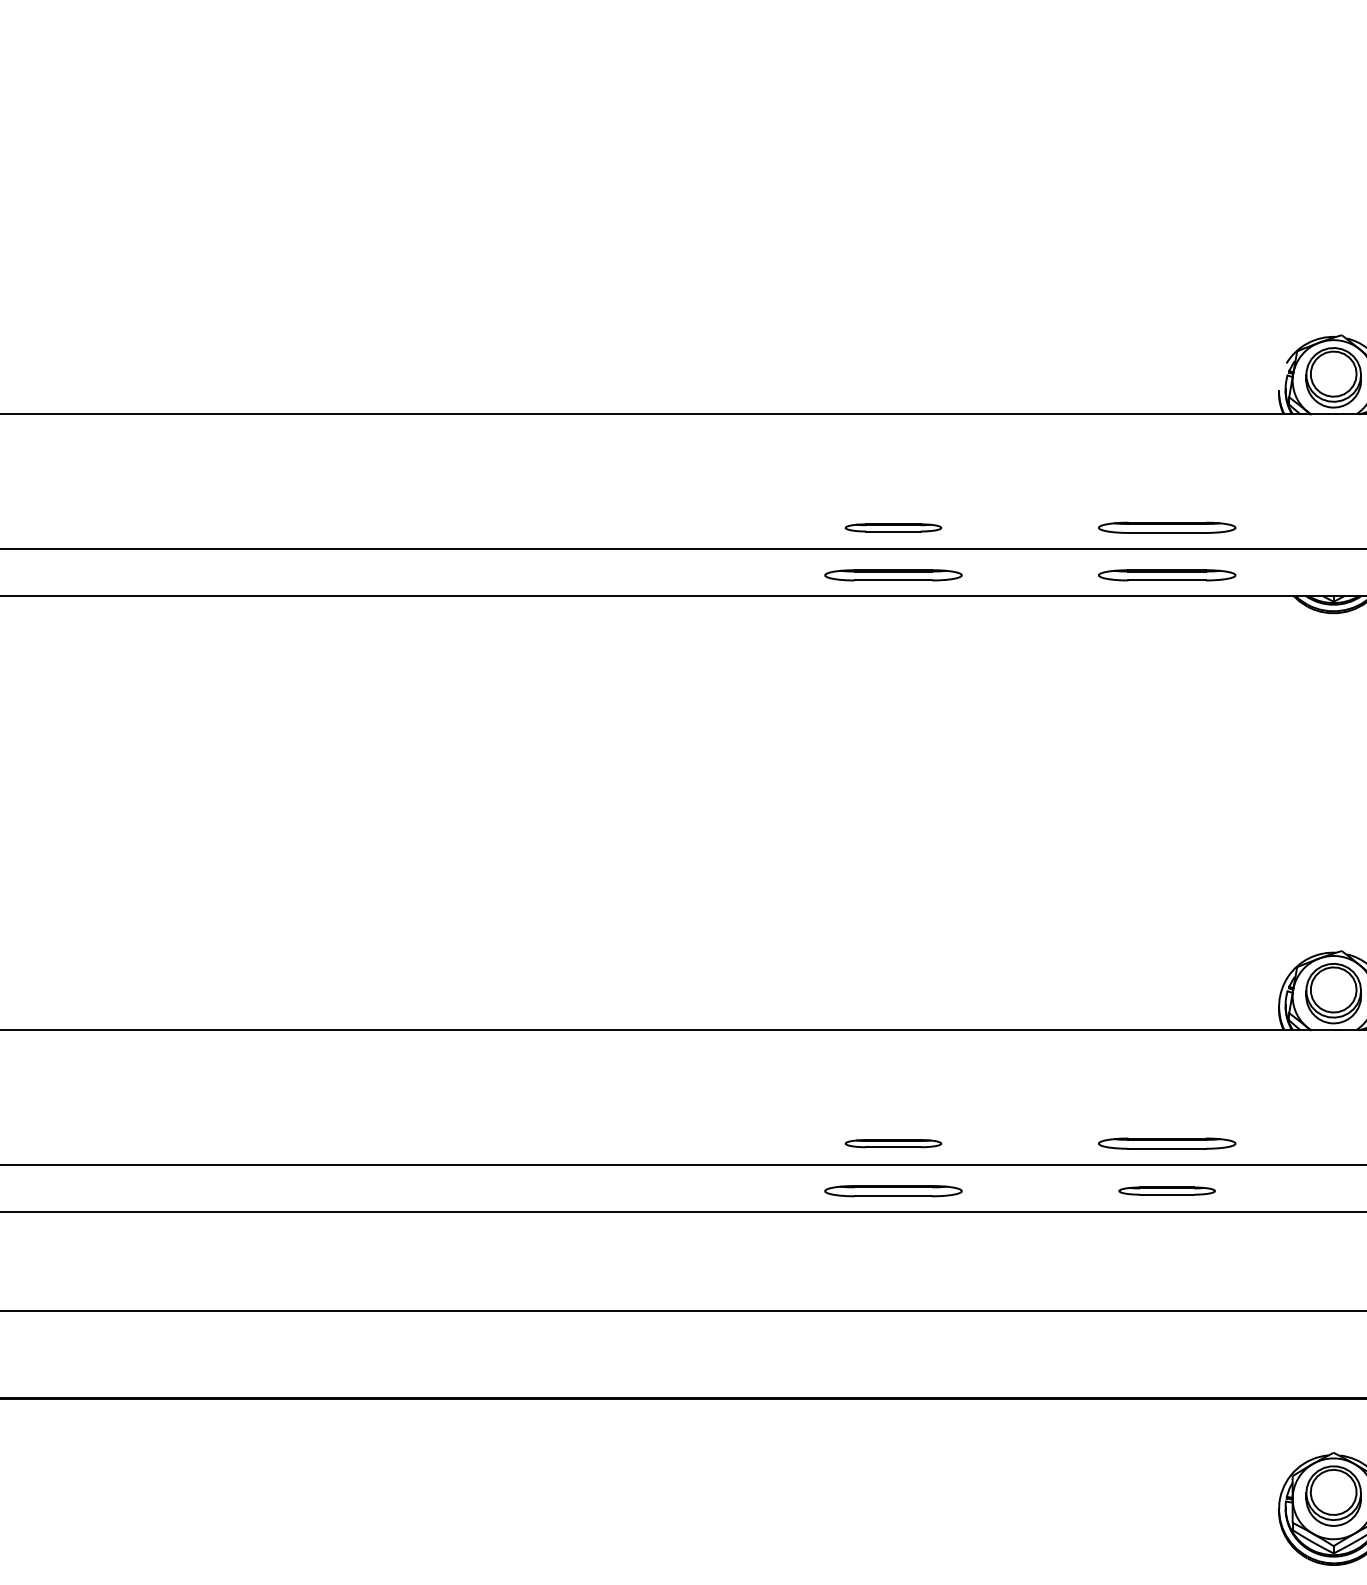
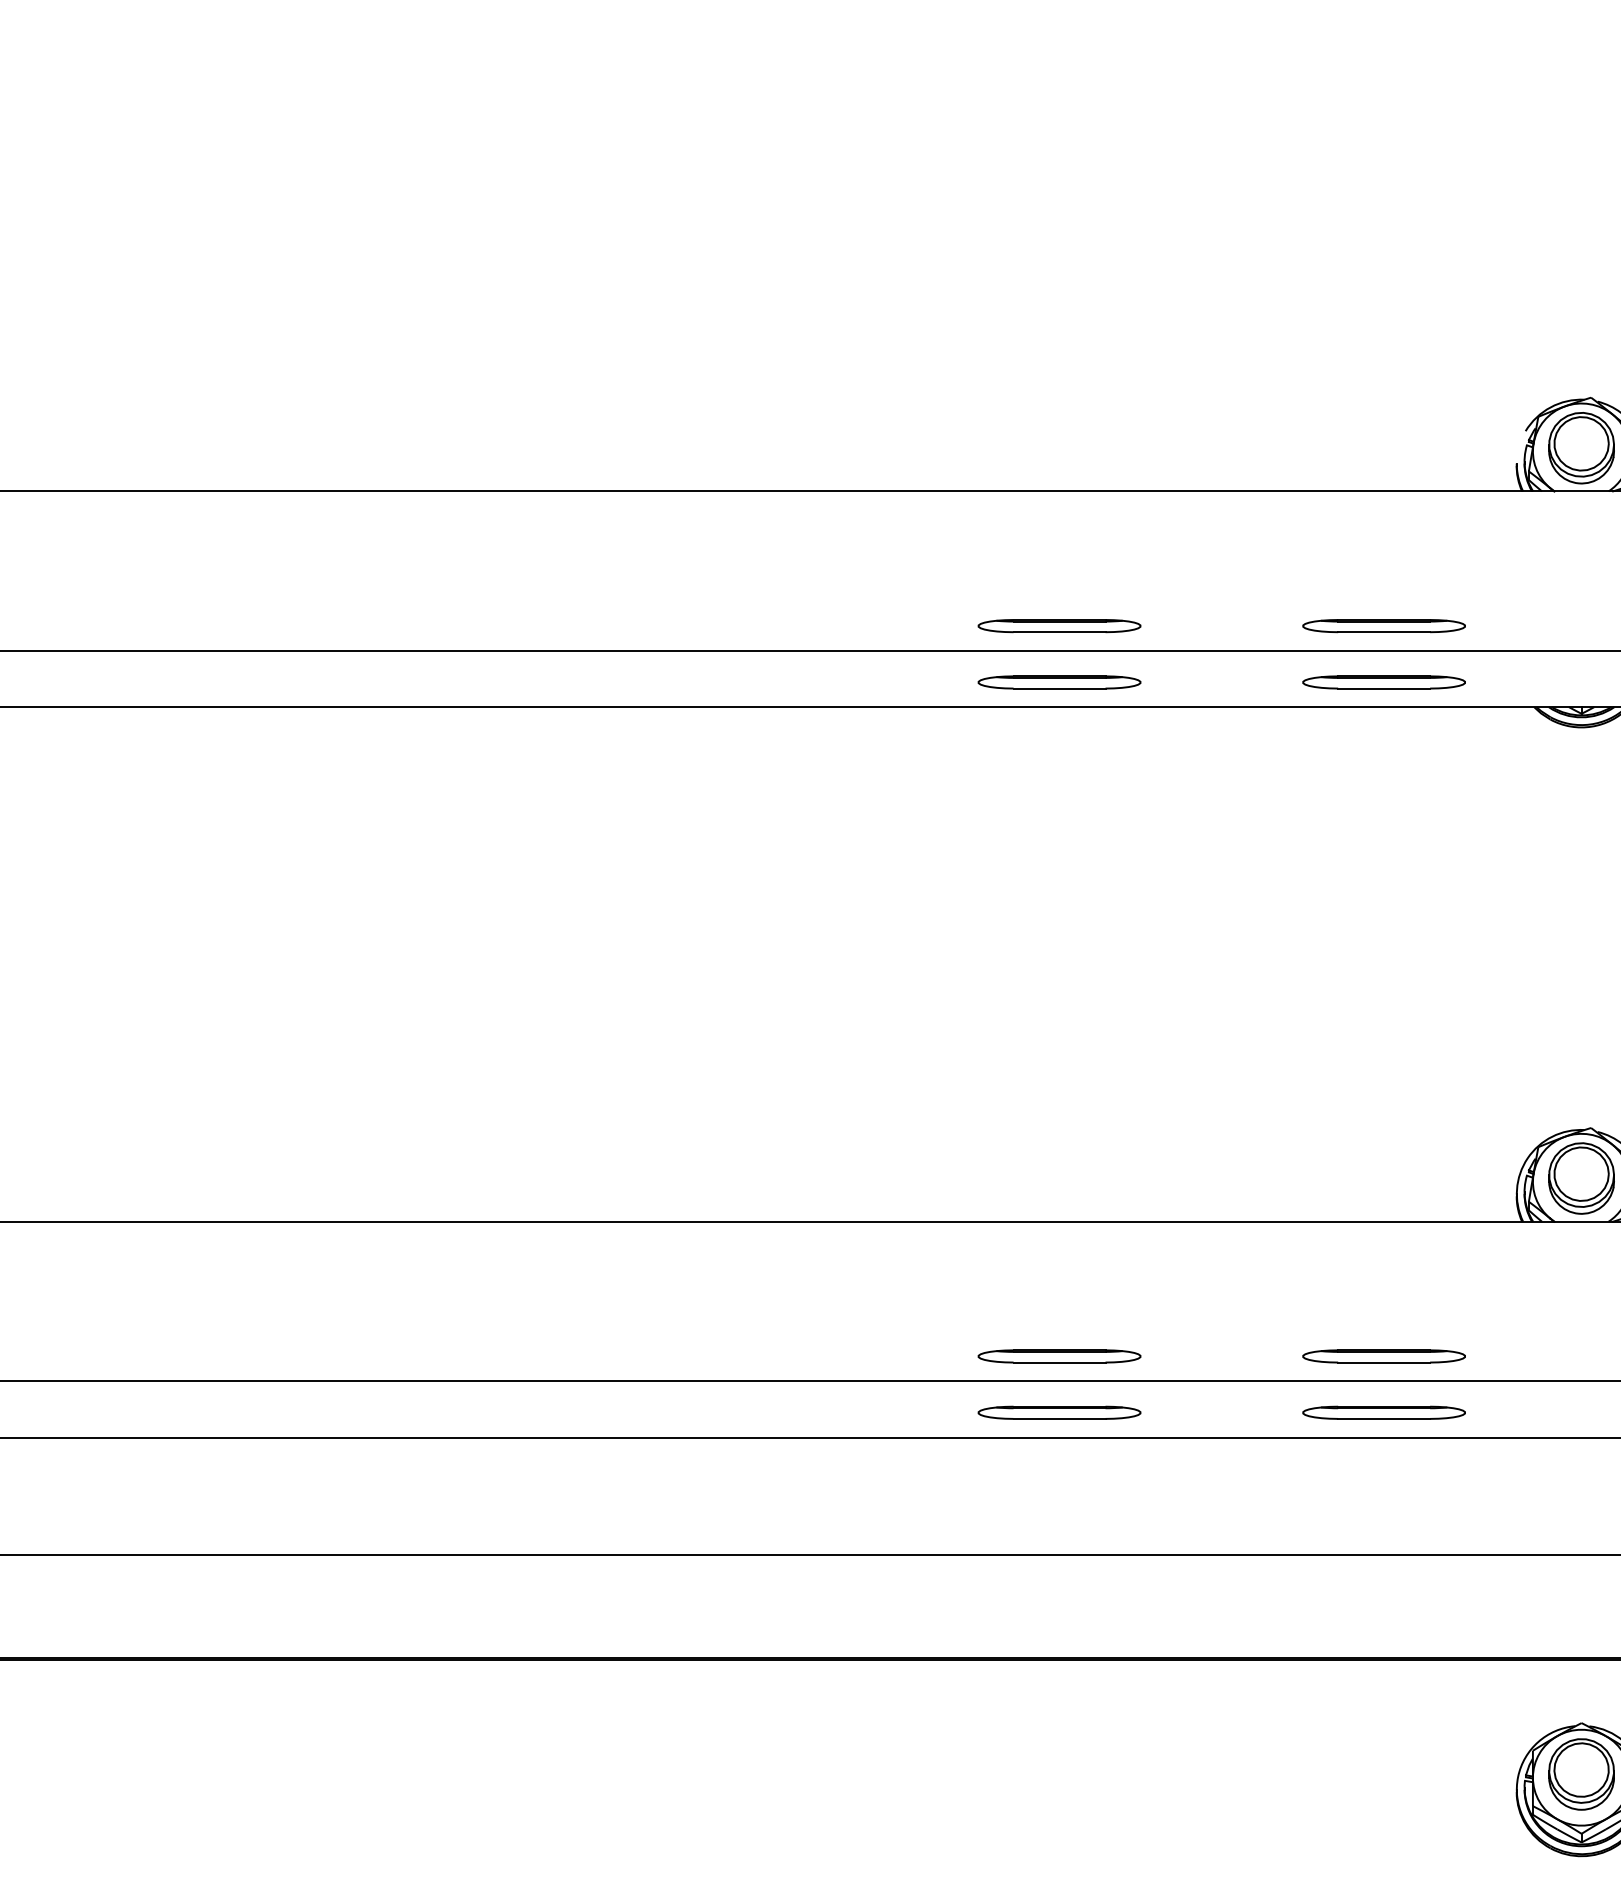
part: (893, 528) -> (1059, 626), size x1.43
part: (893, 1143) -> (1059, 1356), size x1.43
part: (1166, 1190) -> (1383, 1412), size x1.43

